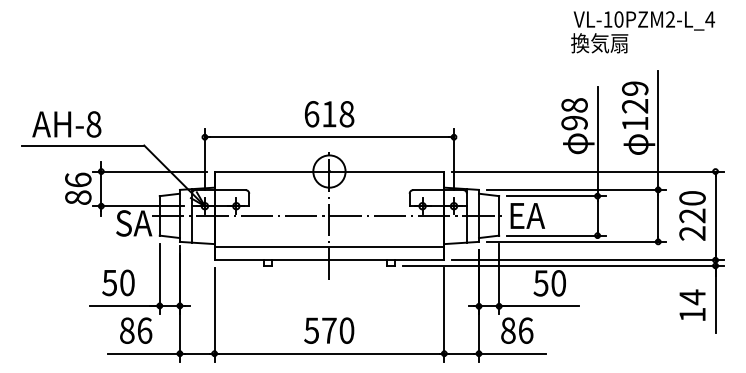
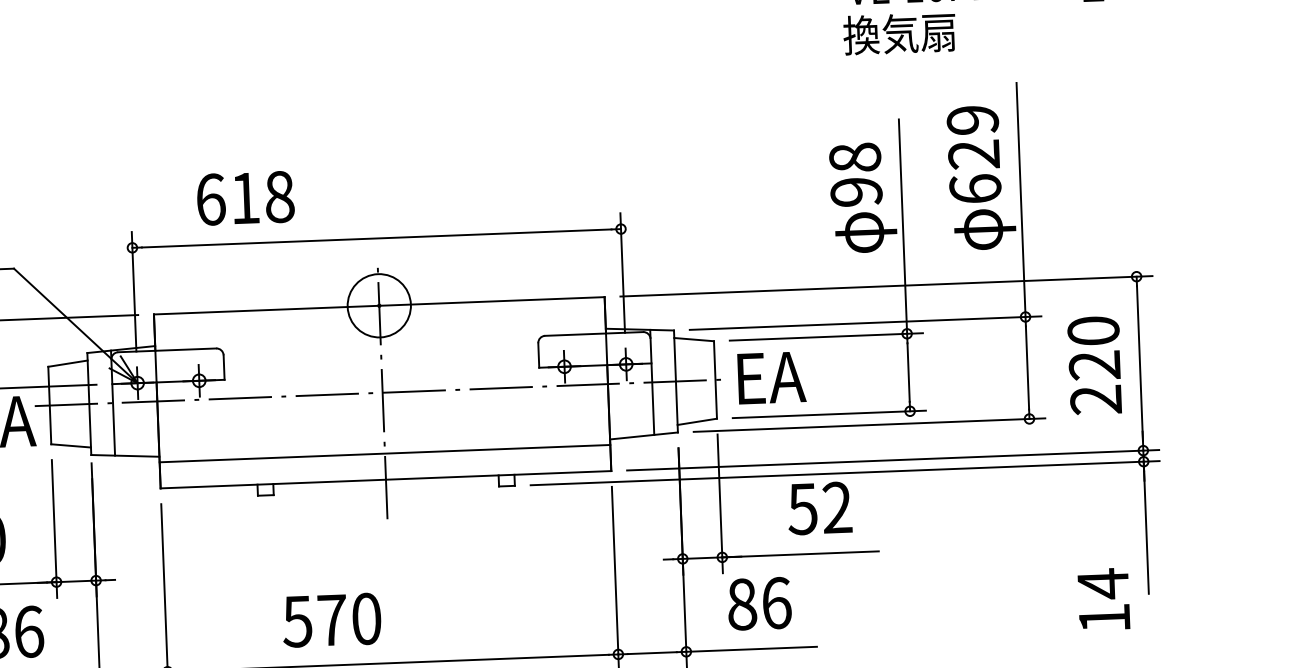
text: (329, 114) -> (245, 198), moved
text: (635, 123) -> (975, 188), 129 -> 629
text: (558, 283) -> (837, 508), 50 -> 52
text: (692, 304) -> (1103, 598), moved
text: (329, 330) -> (332, 619), moved

